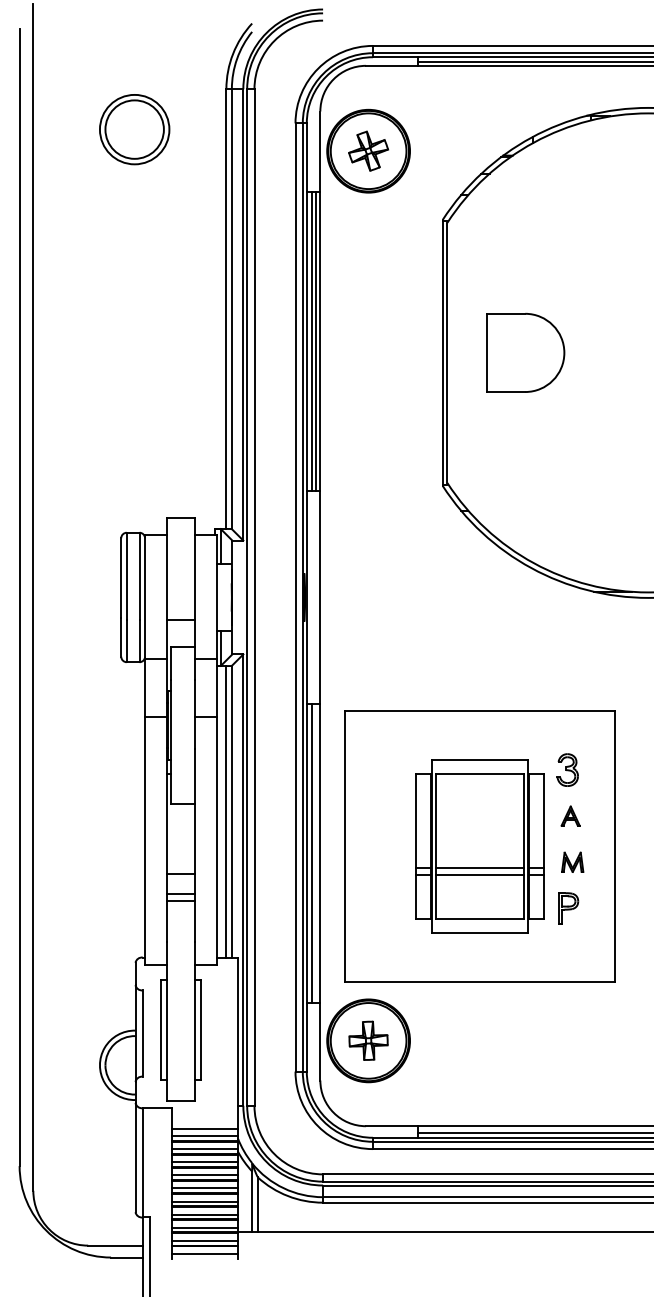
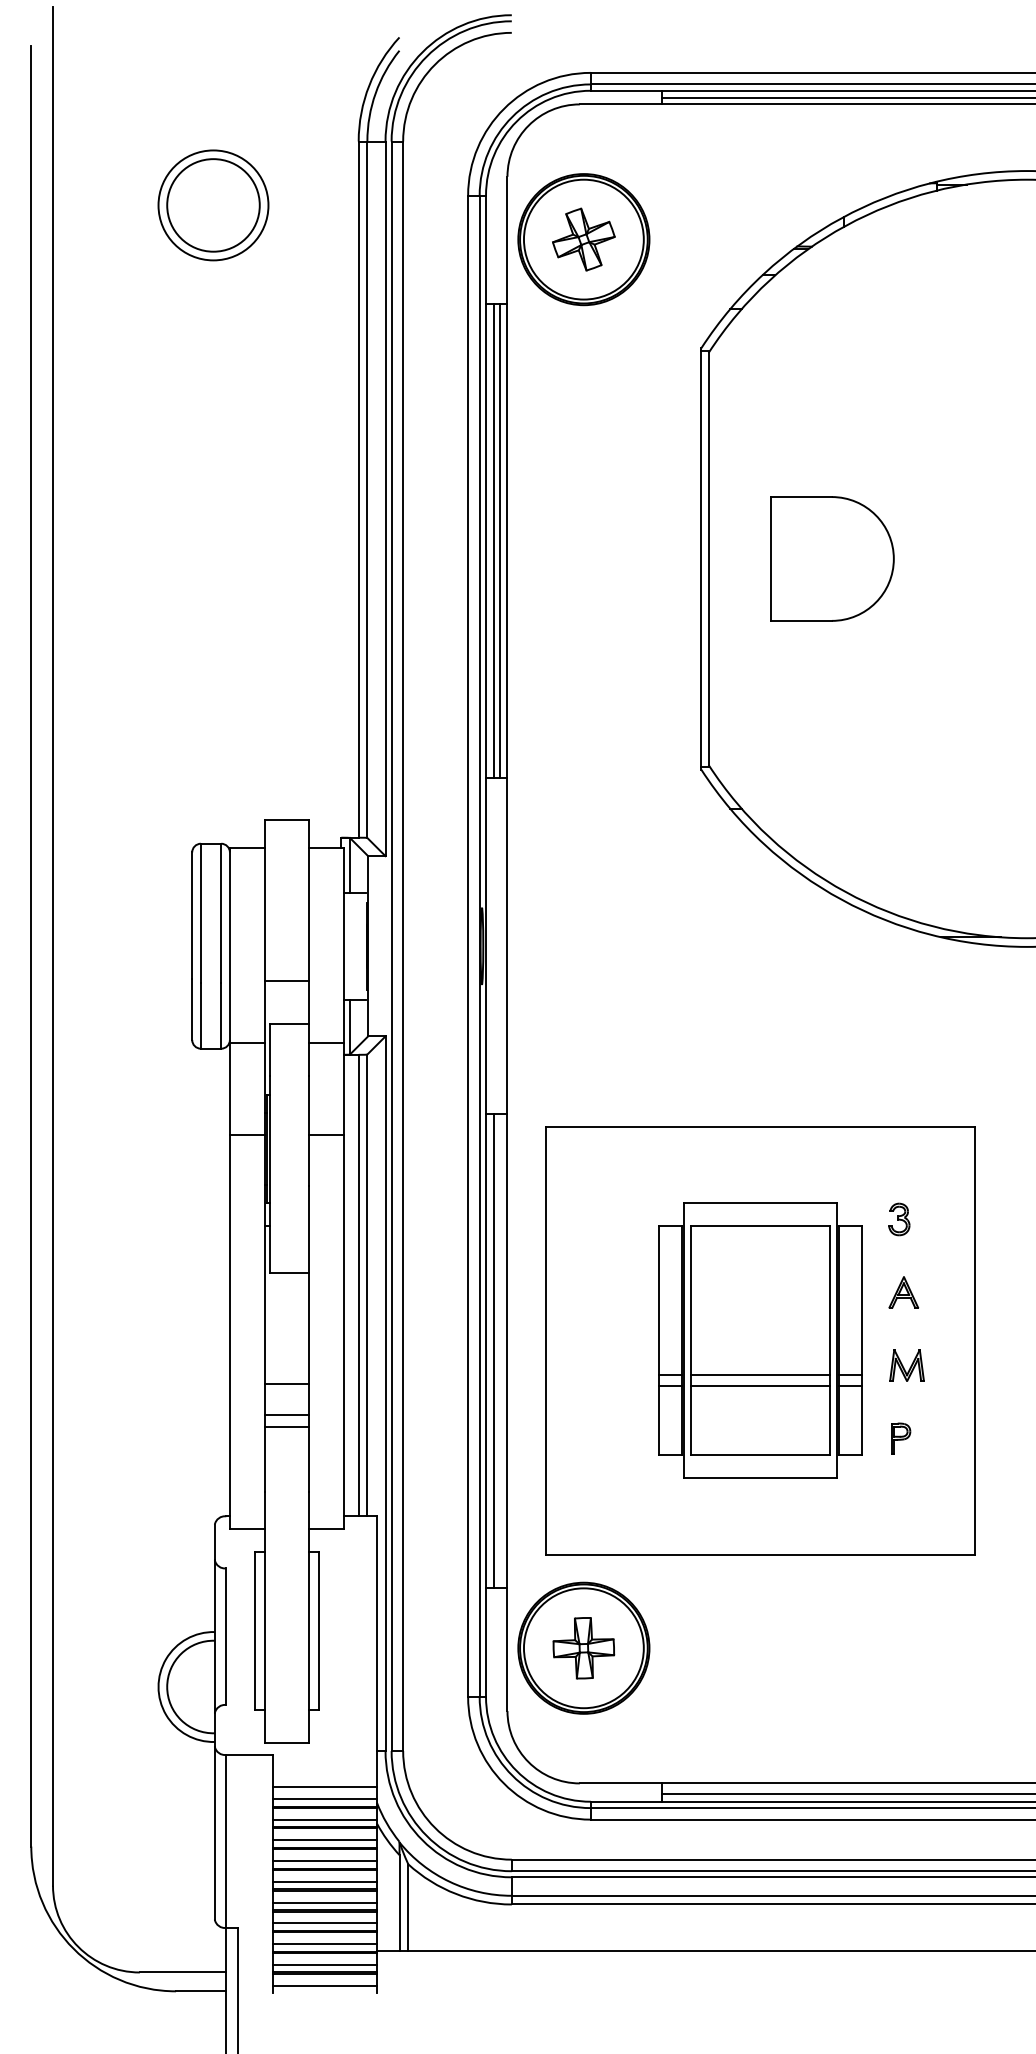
part: (567, 769) -> (898, 1218), size x0.62
part: (568, 908) -> (900, 1438), size x0.62

